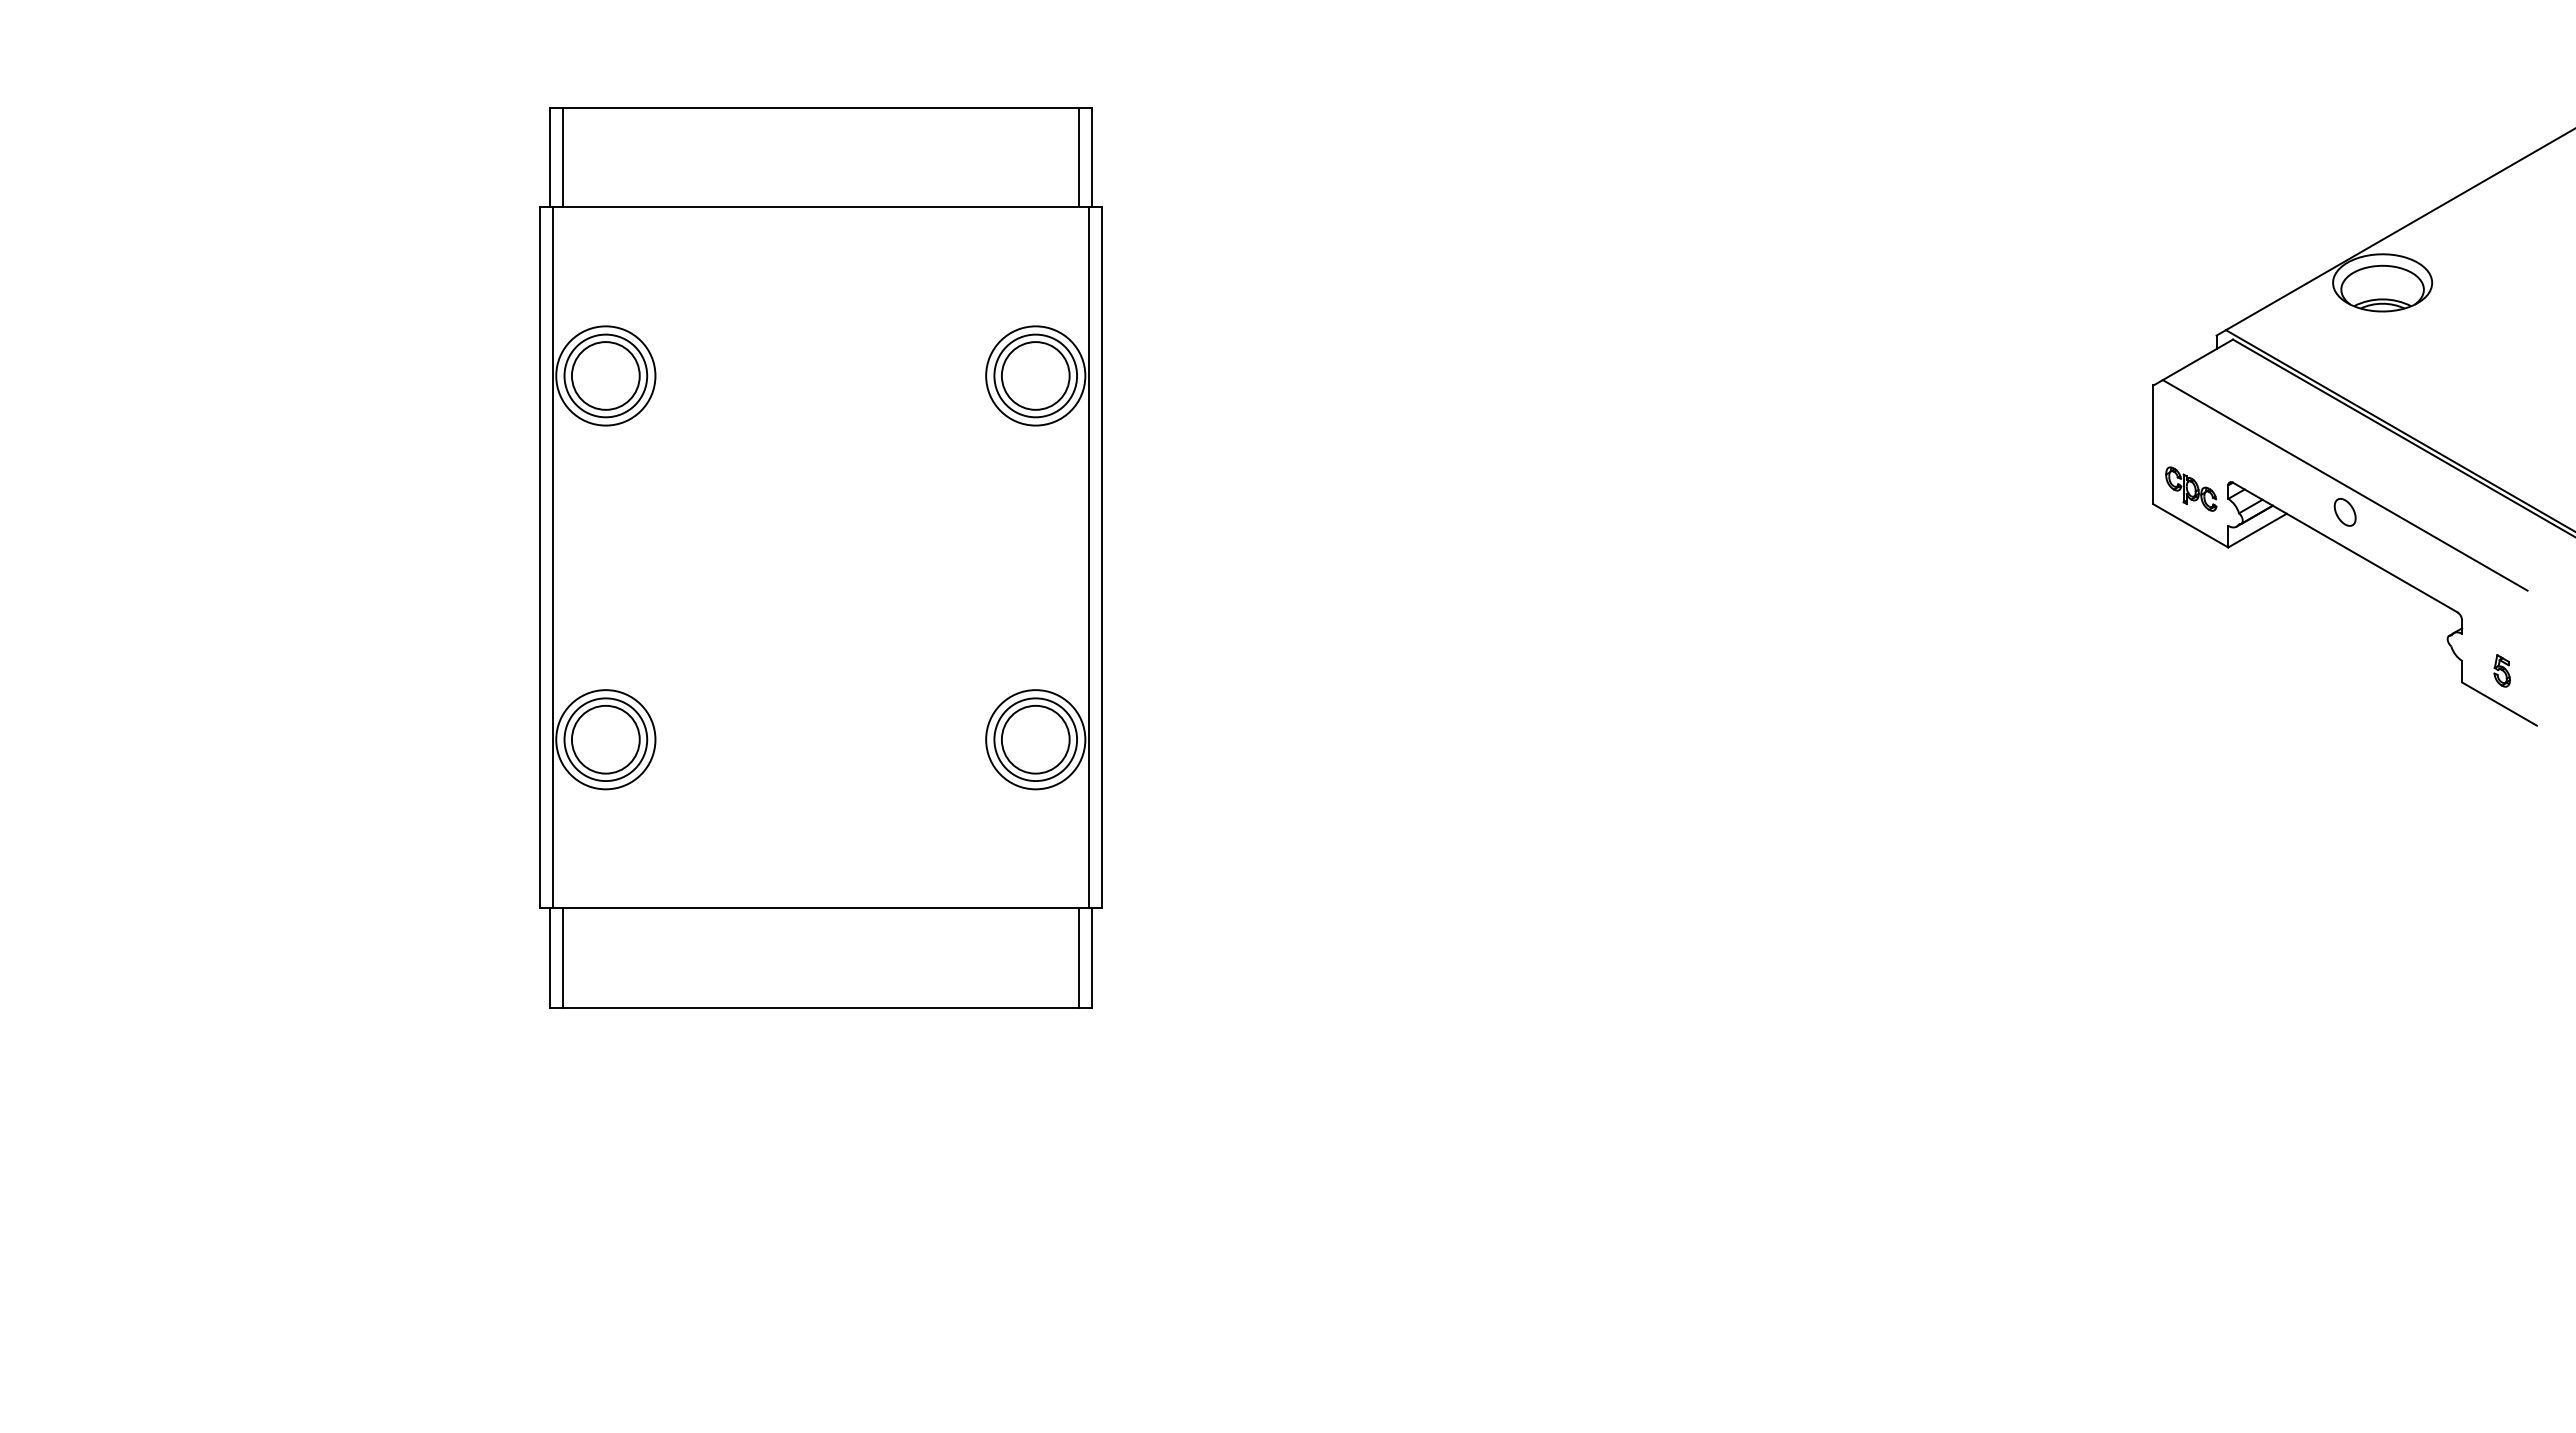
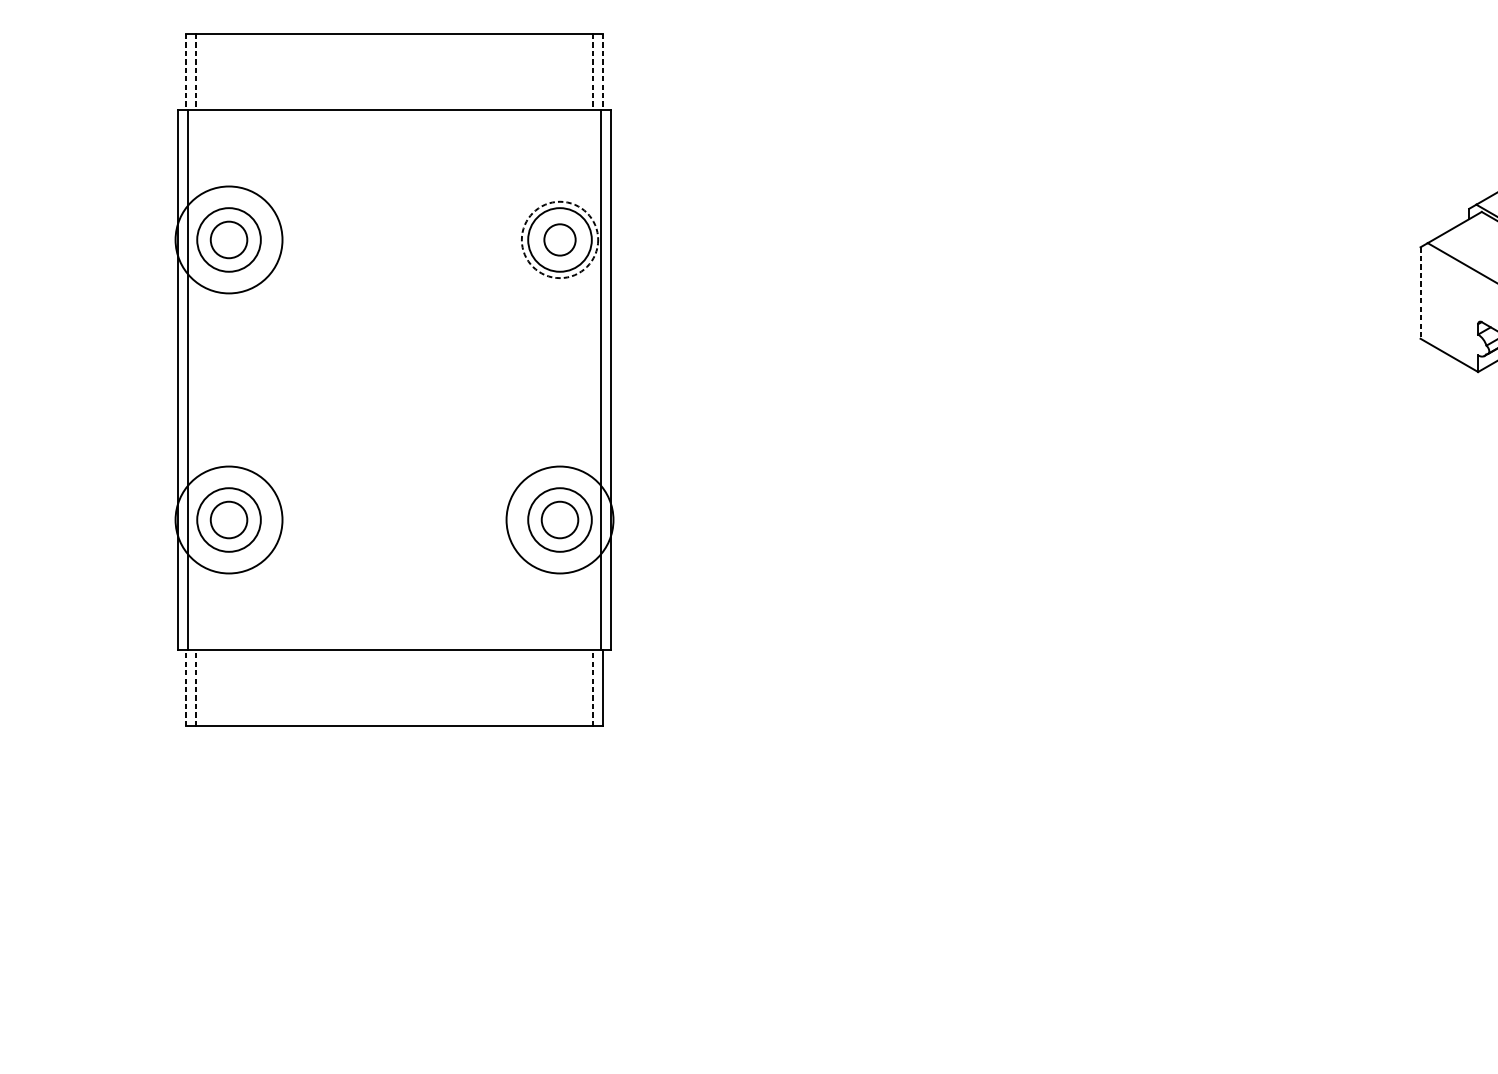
line: (549, 157) -> (185, 71), solid -> dashed
line: (562, 157) -> (195, 71), solid -> dashed
line: (1078, 157) -> (592, 71), solid -> dashed
line: (1091, 157) -> (602, 71), solid -> dashed
circle: (605, 375) -> (228, 239), size x0.7
circle: (605, 375) -> (228, 239), size x1.4
circle: (1035, 375) -> (559, 239), size x0.6
circle: (1035, 375) -> (559, 239), solid -> dashed
line: (2153, 445) -> (1420, 293), solid -> dashed
part: (2191, 488) -> (1449, 326), removed
circle: (605, 739) -> (228, 519), size x0.7
circle: (605, 739) -> (228, 519), size x1.4
circle: (1035, 739) -> (559, 519), size x0.7
circle: (1035, 739) -> (559, 519), size x1.4
line: (549, 957) -> (185, 687), solid -> dashed
line: (562, 957) -> (195, 687), solid -> dashed
line: (1078, 957) -> (592, 687), solid -> dashed

